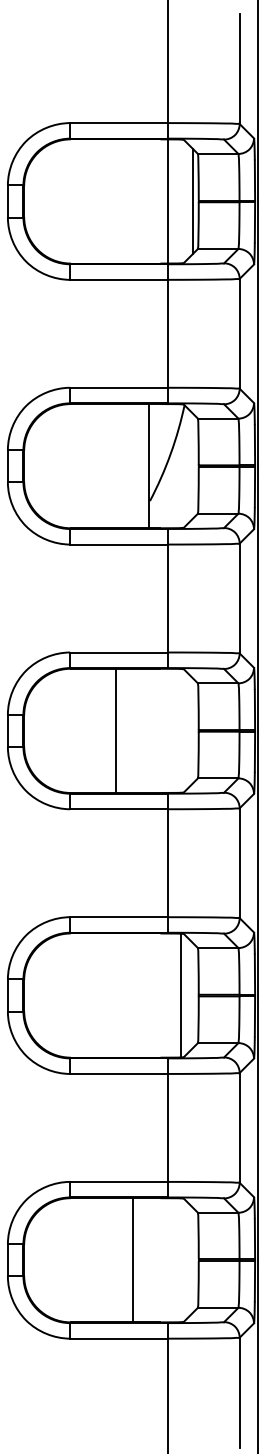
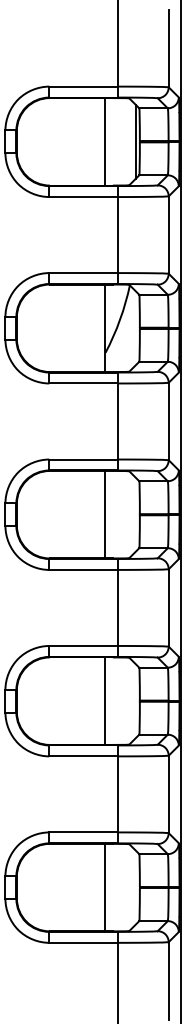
line: (168, 201) -> (104, 141), moved
line: (115, 730) -> (104, 514), moved
line: (181, 994) -> (104, 700), moved
line: (132, 1260) -> (104, 887), moved

